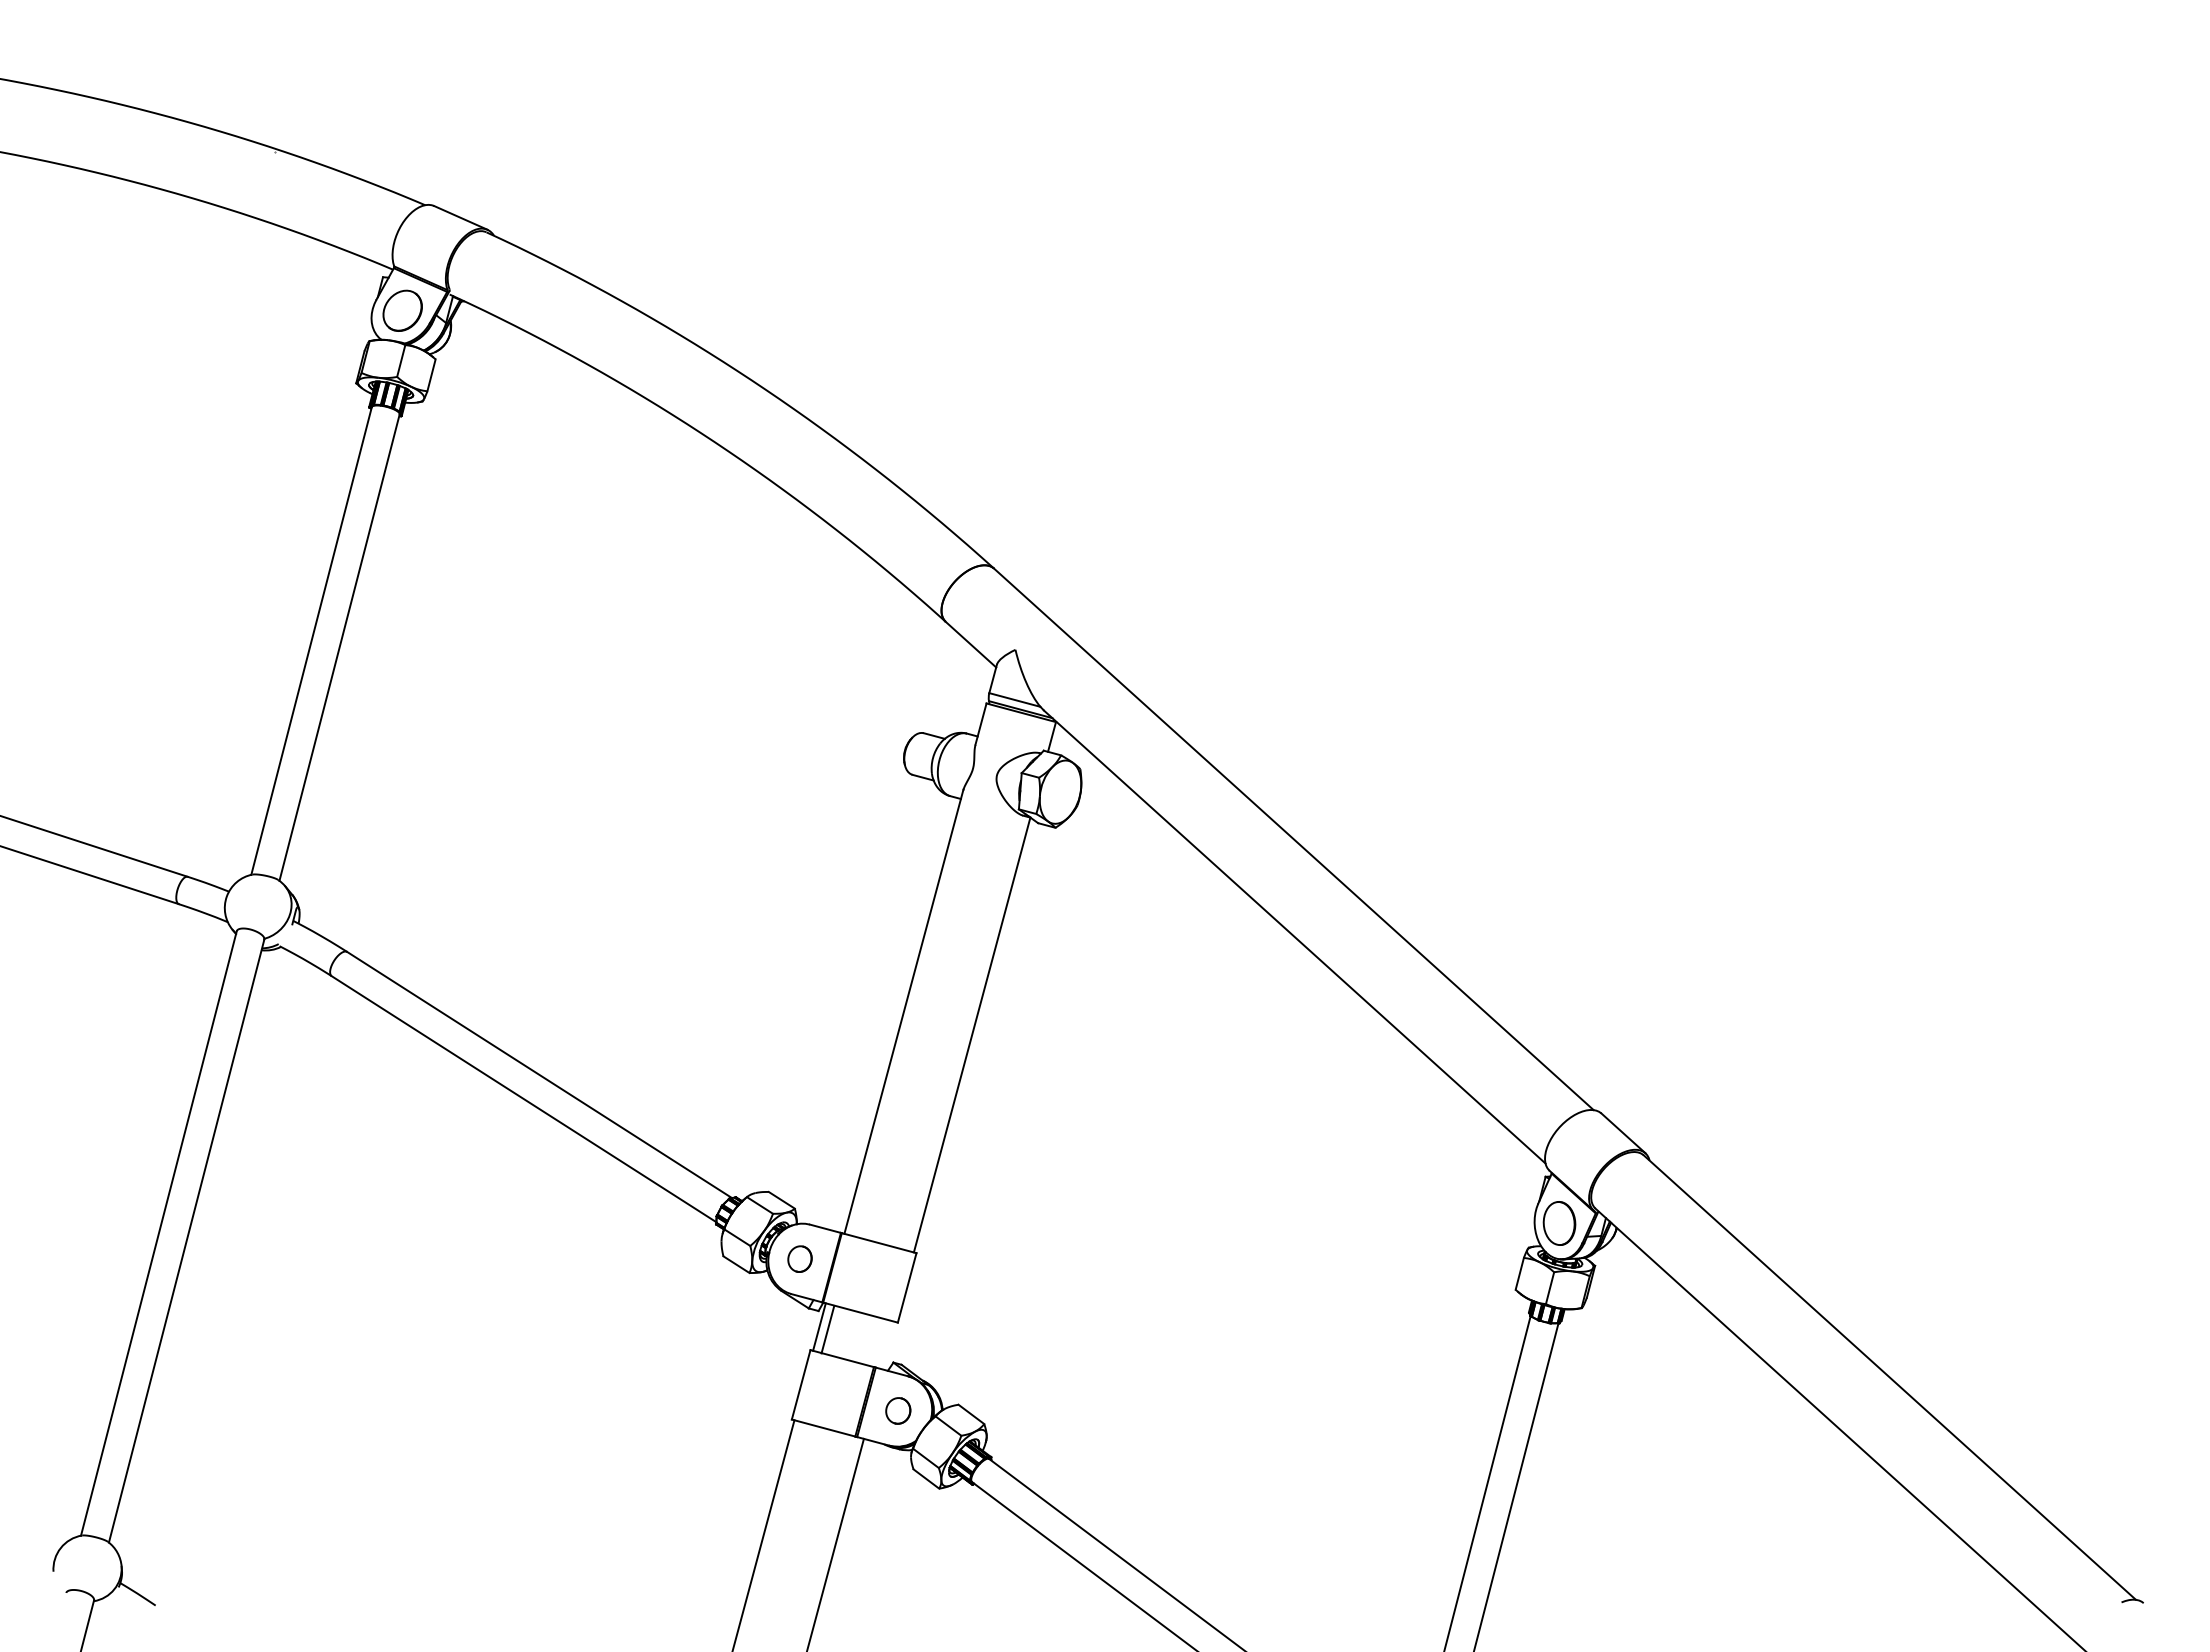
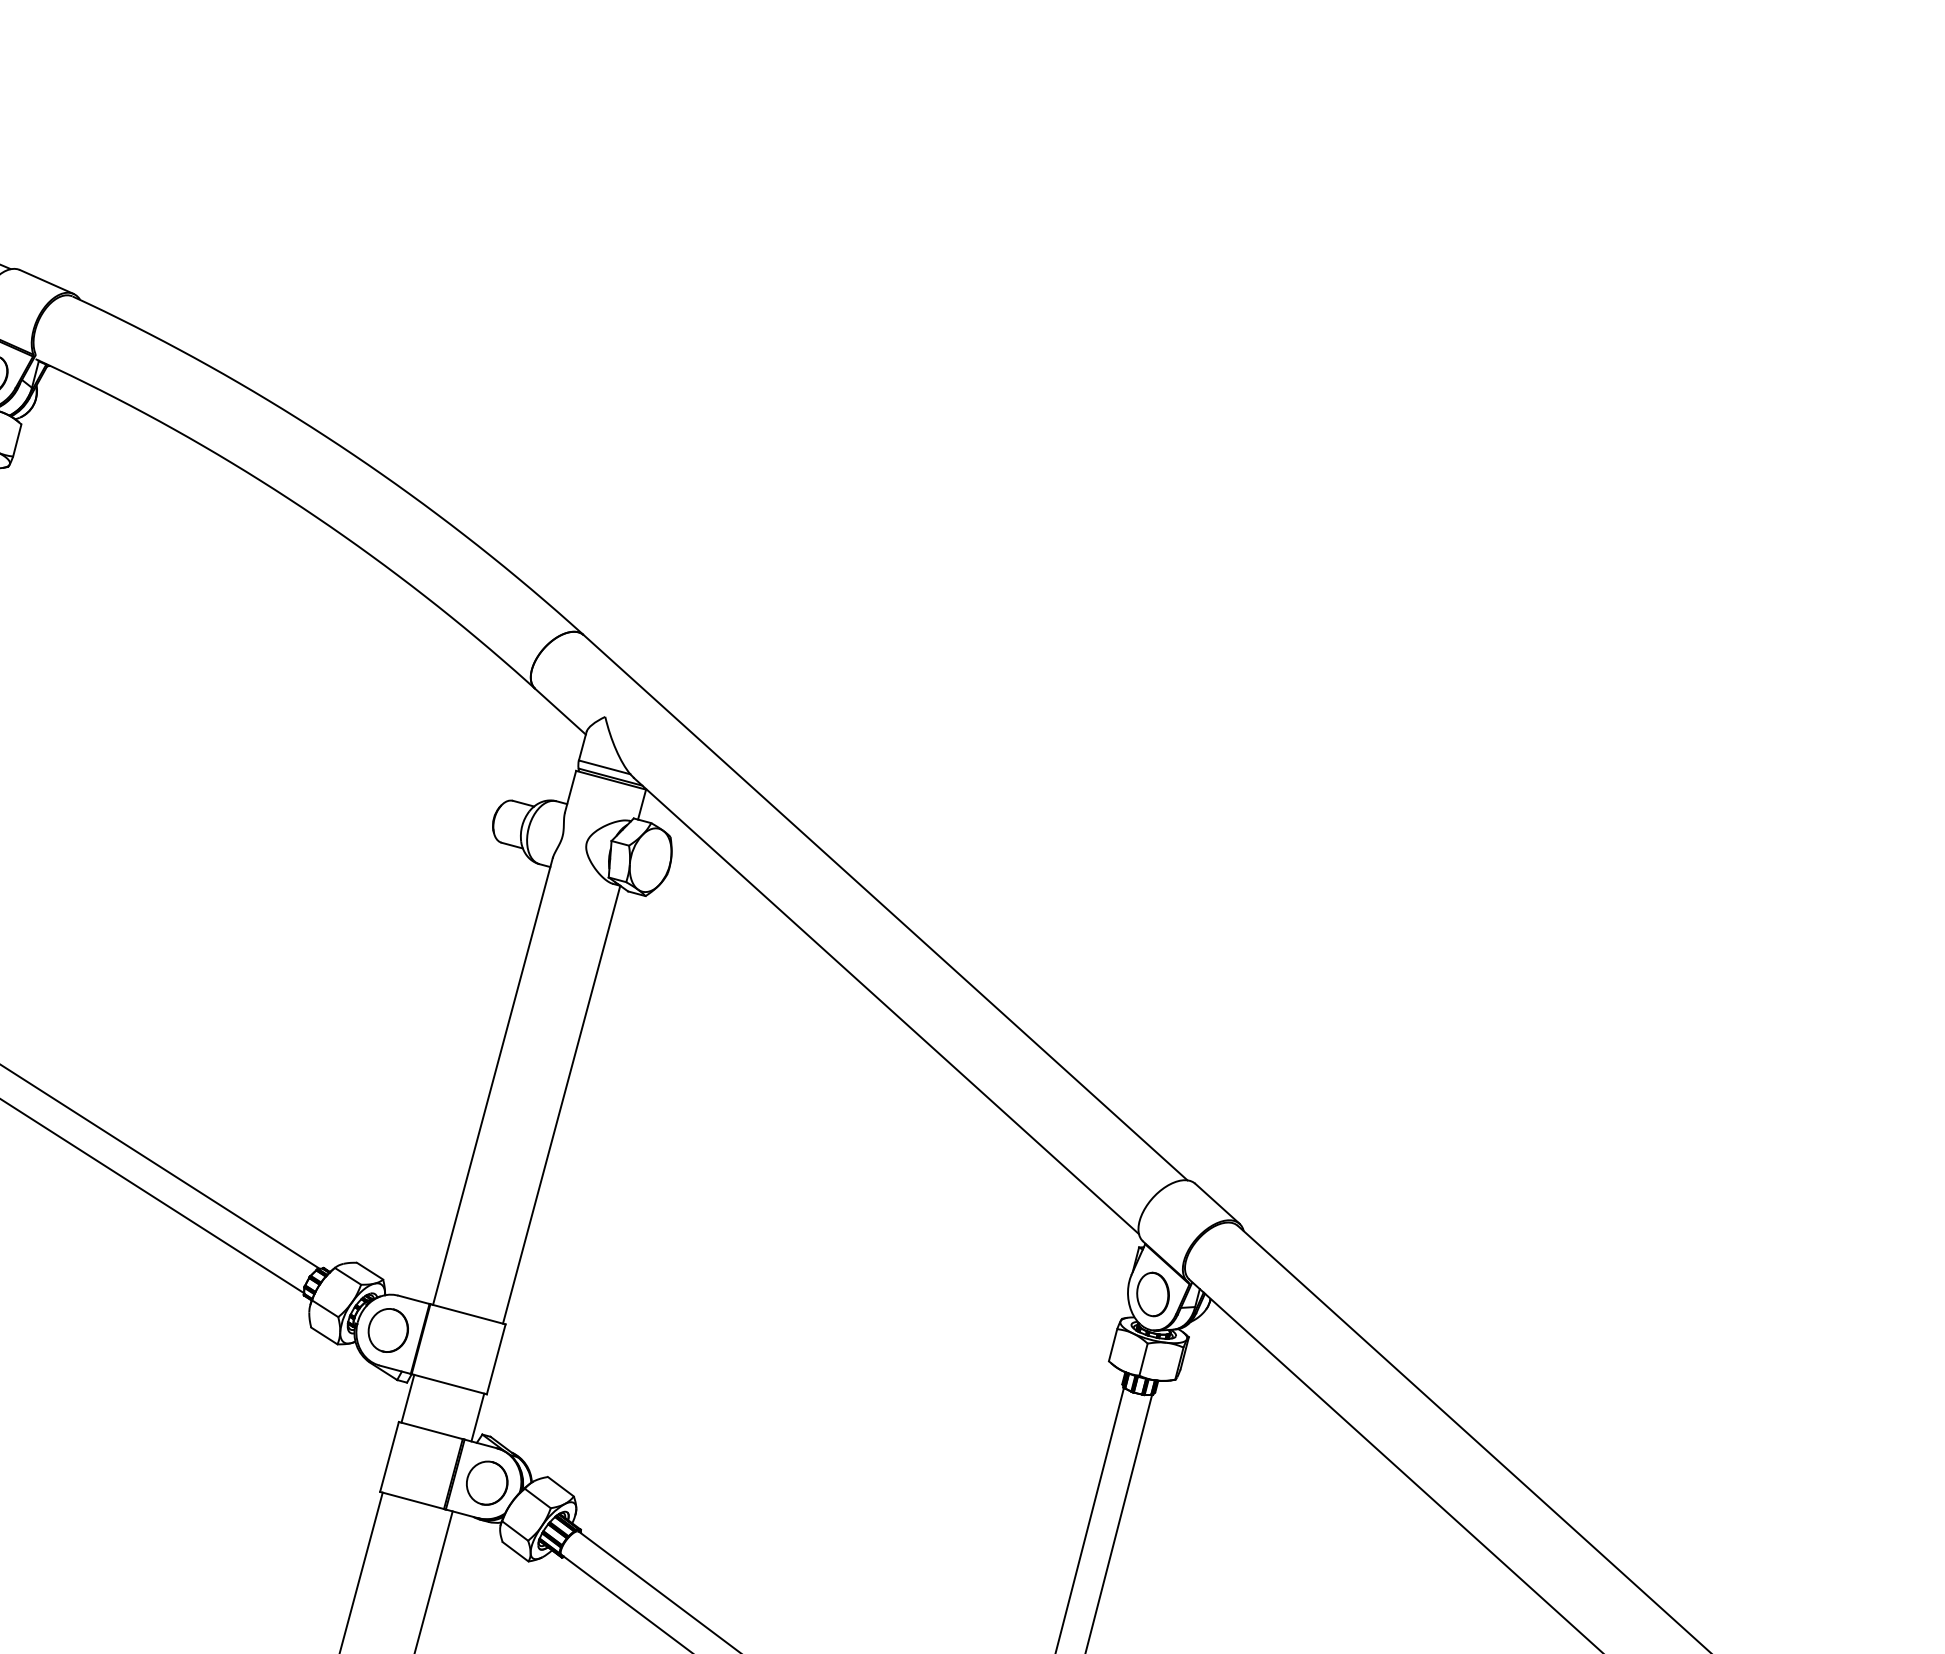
part: (799, 1258) -> (387, 1329), size x1.67
line: (827, 1329) -> (477, 1417), moved
part: (898, 1410) -> (487, 1482), size x1.67

